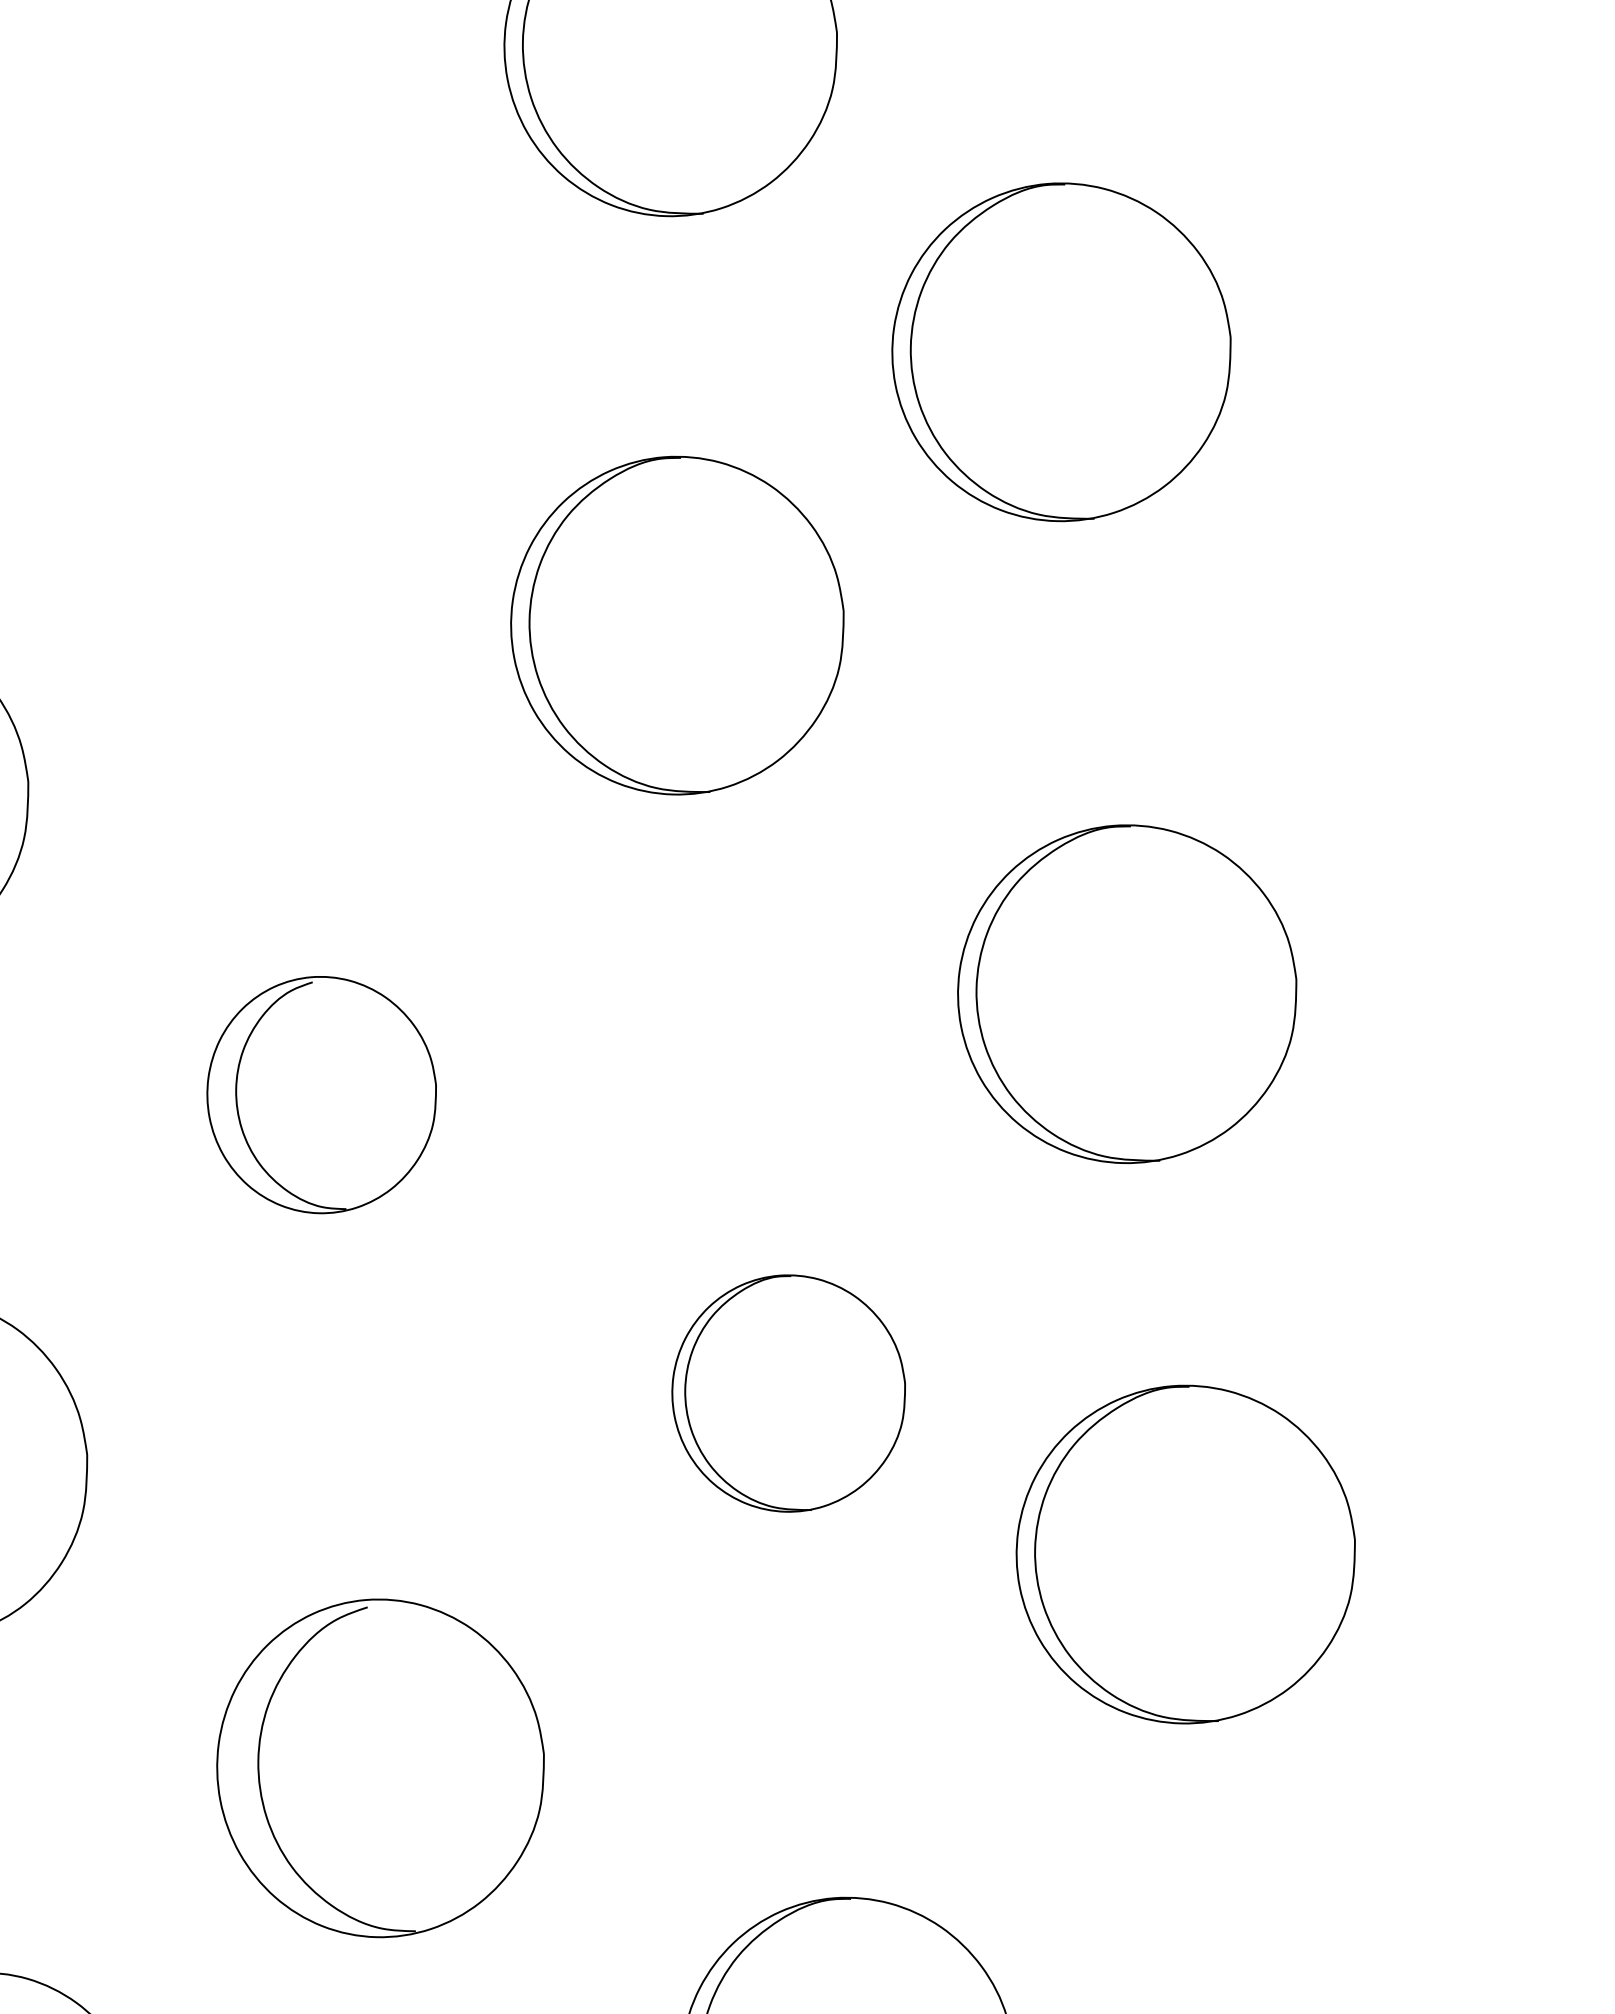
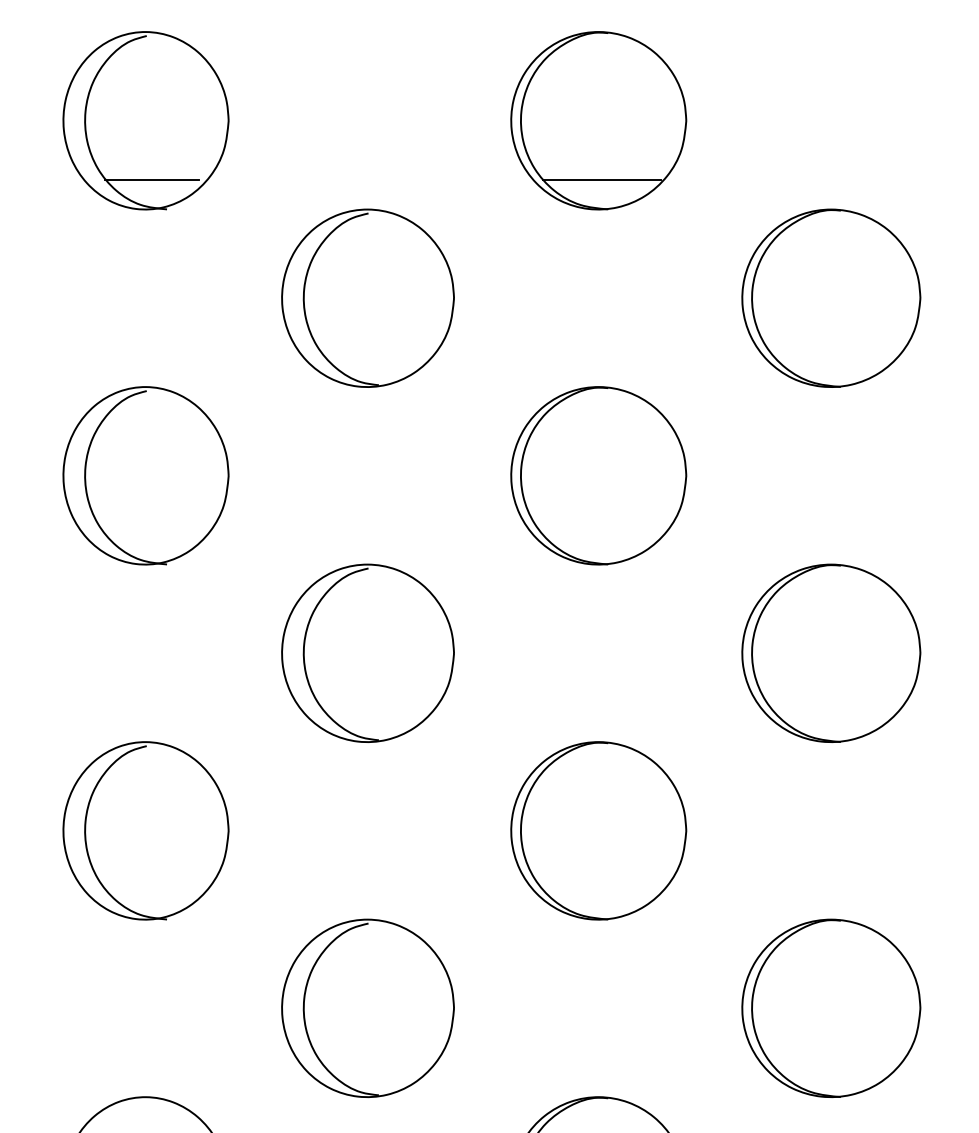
line: (685, 158) -> (601, 179), added
part: (1061, 350) -> (831, 297), moved
part: (261, 420) -> (367, 297), added
part: (677, 625) -> (598, 475), moved
part: (1127, 992) -> (831, 652), moved
part: (320, 1093) -> (367, 652), size x1.43
part: (788, 1392) -> (598, 830), size x1.43
part: (1186, 1552) -> (831, 1007), moved

